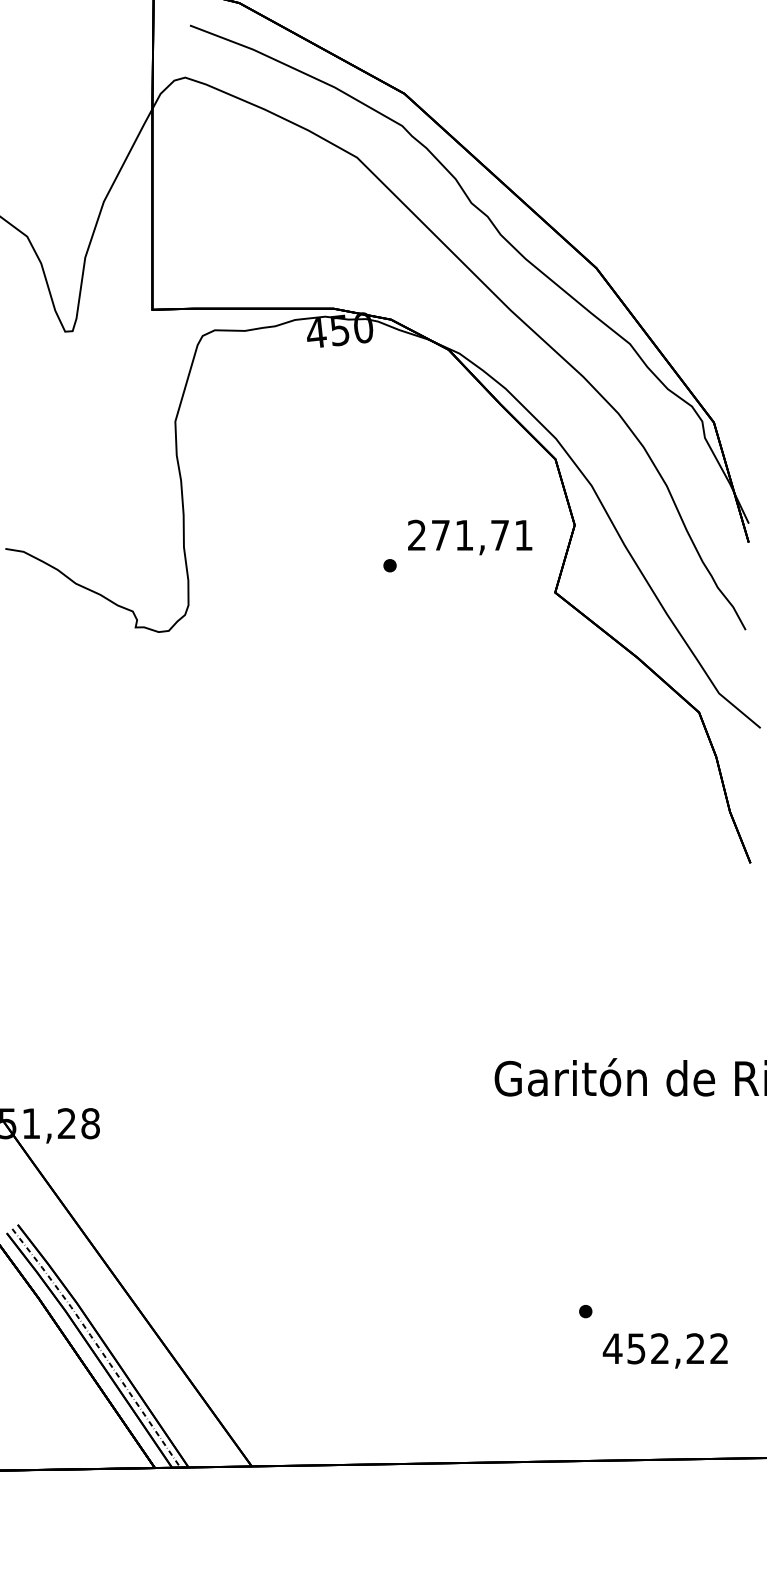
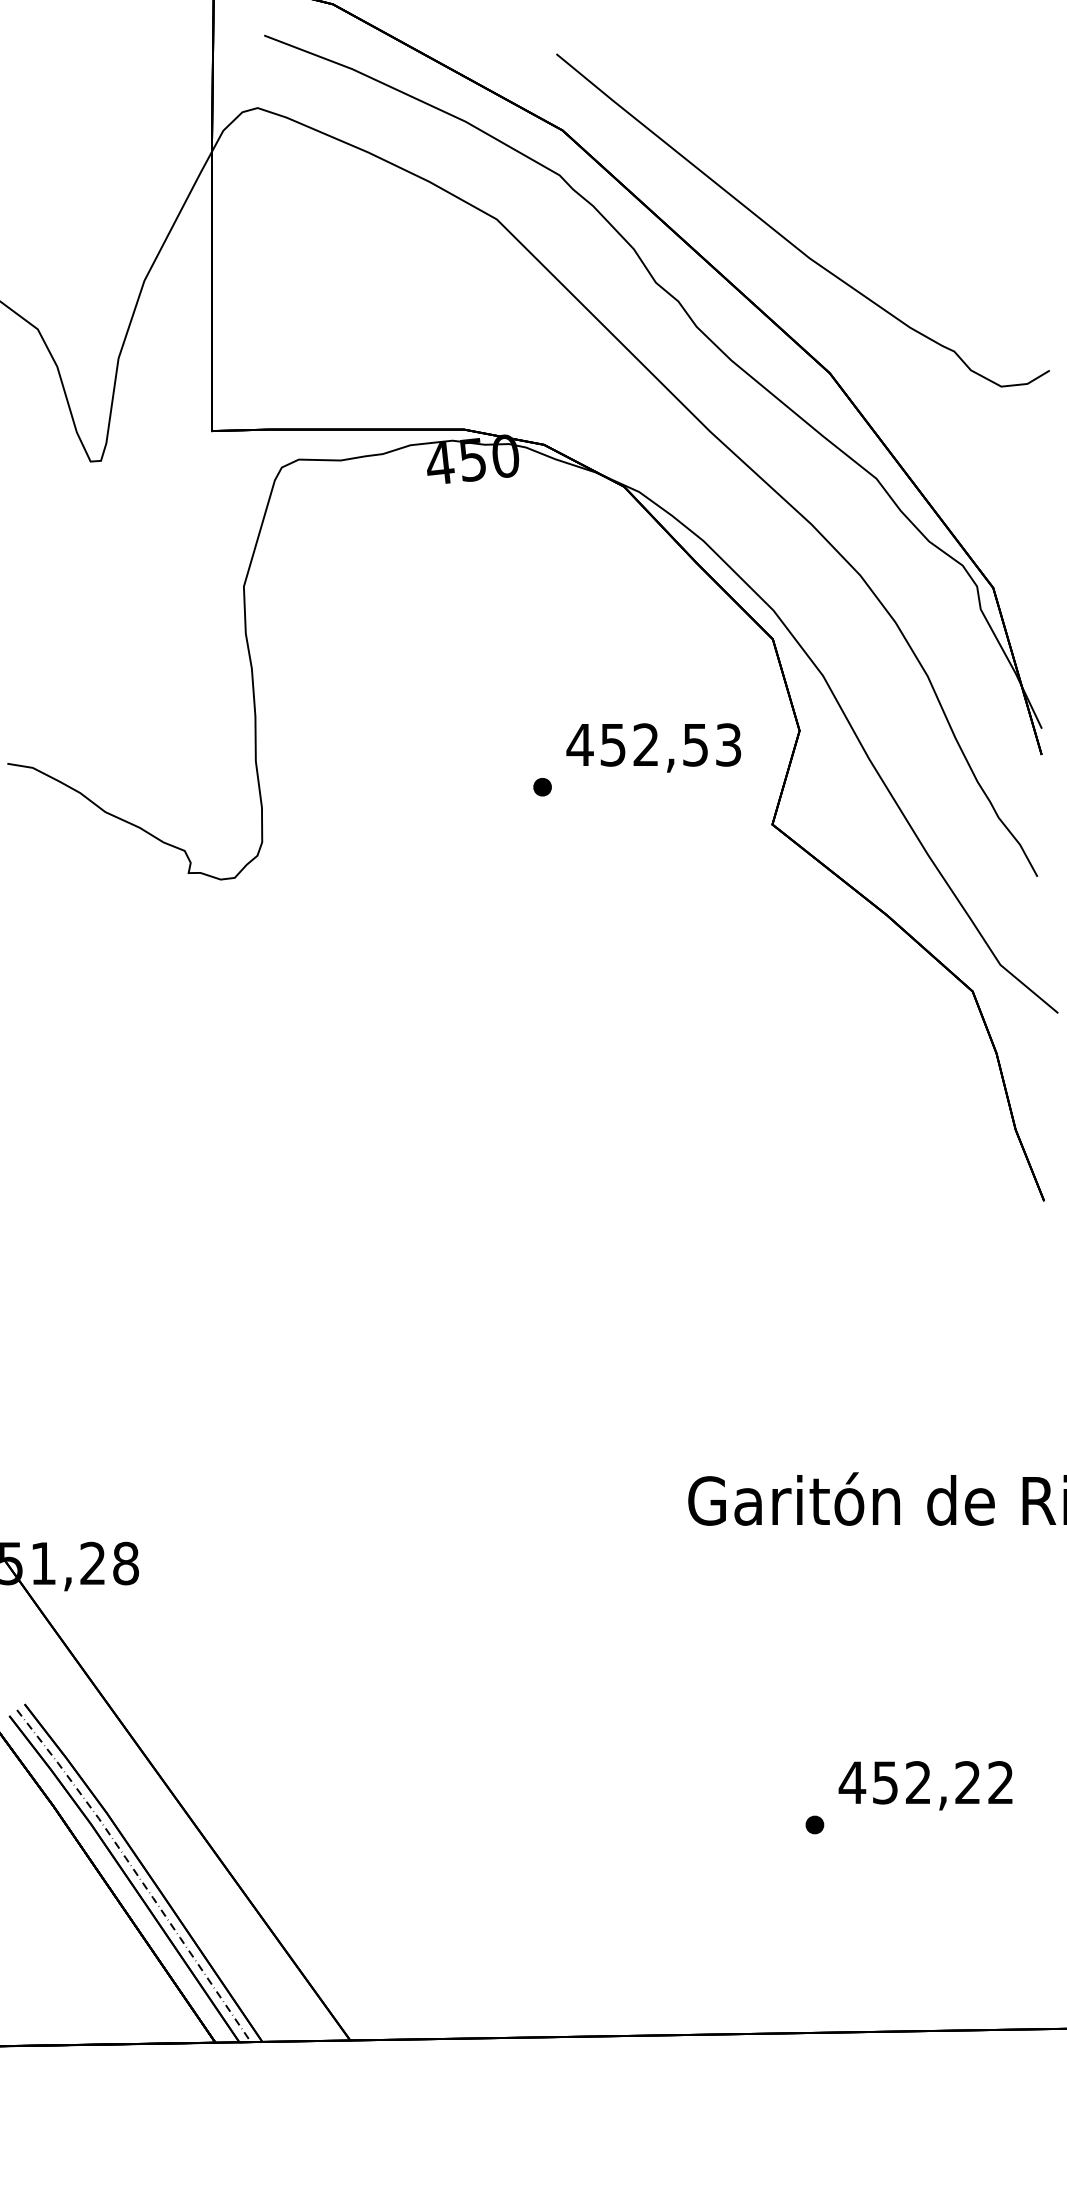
curve: (567, 172) -> (789, 240), added
text: (469, 535) -> (653, 744), 271,71 -> 452,53
text: (665, 1350) -> (925, 1785), moved

